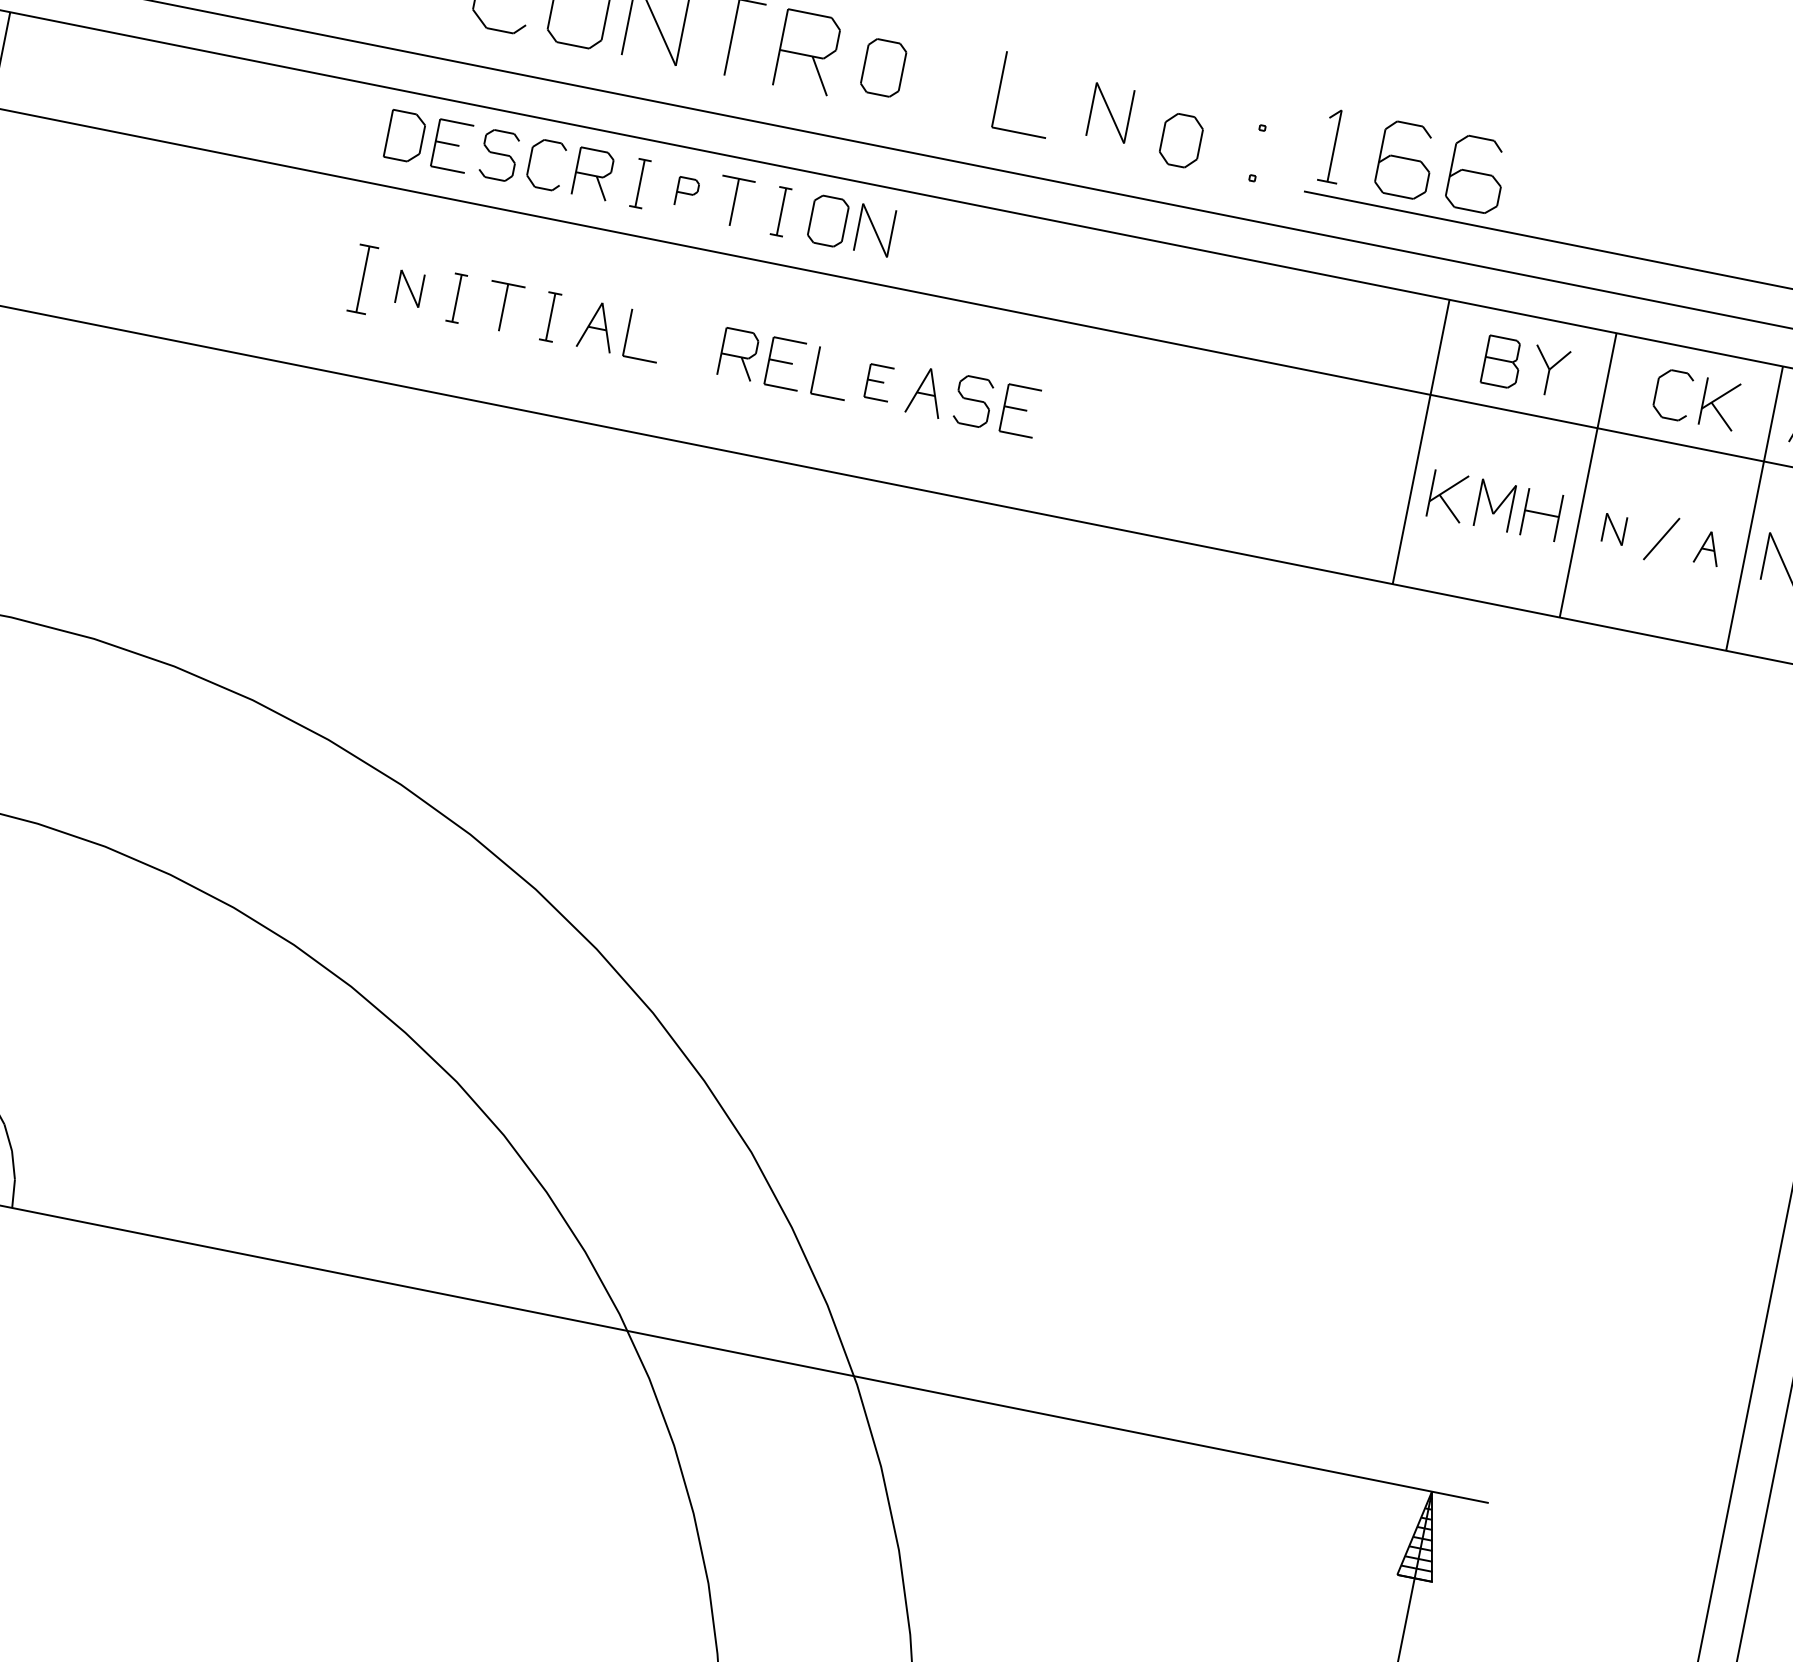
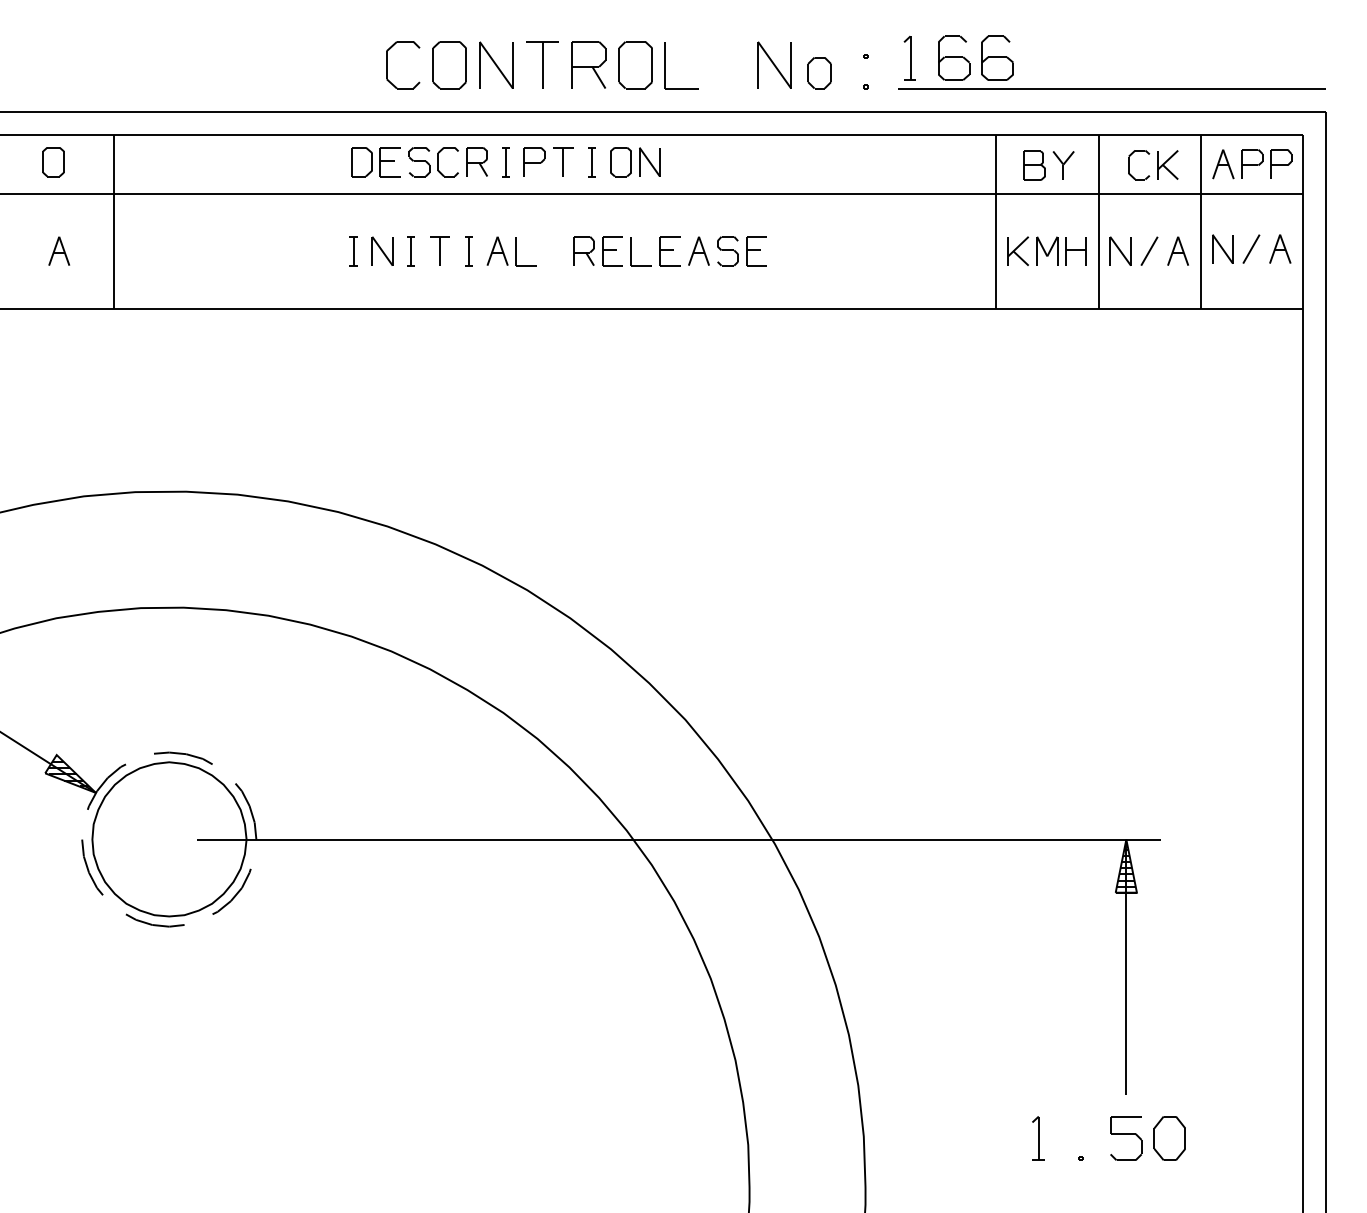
part: (883, 68) -> (635, 65), size x1.43
part: (999, 89) -> (665, 65), moved
part: (1110, 111) -> (774, 64), size x1.43
part: (687, 192) -> (534, 161), size x1.67
part: (362, 279) -> (353, 251), size x0.71
part: (410, 287) -> (382, 250), size x1.43
part: (878, 382) -> (669, 251), size x1.43
part: (1614, 528) -> (1120, 250), size x1.67
part: (1707, 546) -> (1177, 250), size x1.43

